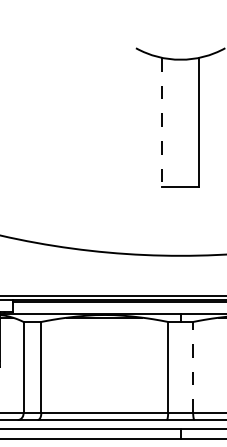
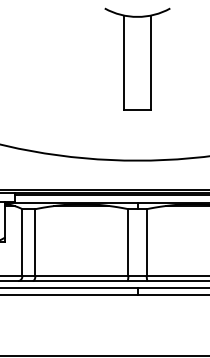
line: (162, 123) -> (124, 63), dashed -> solid
line: (192, 367) -> (146, 242), dashed -> solid

